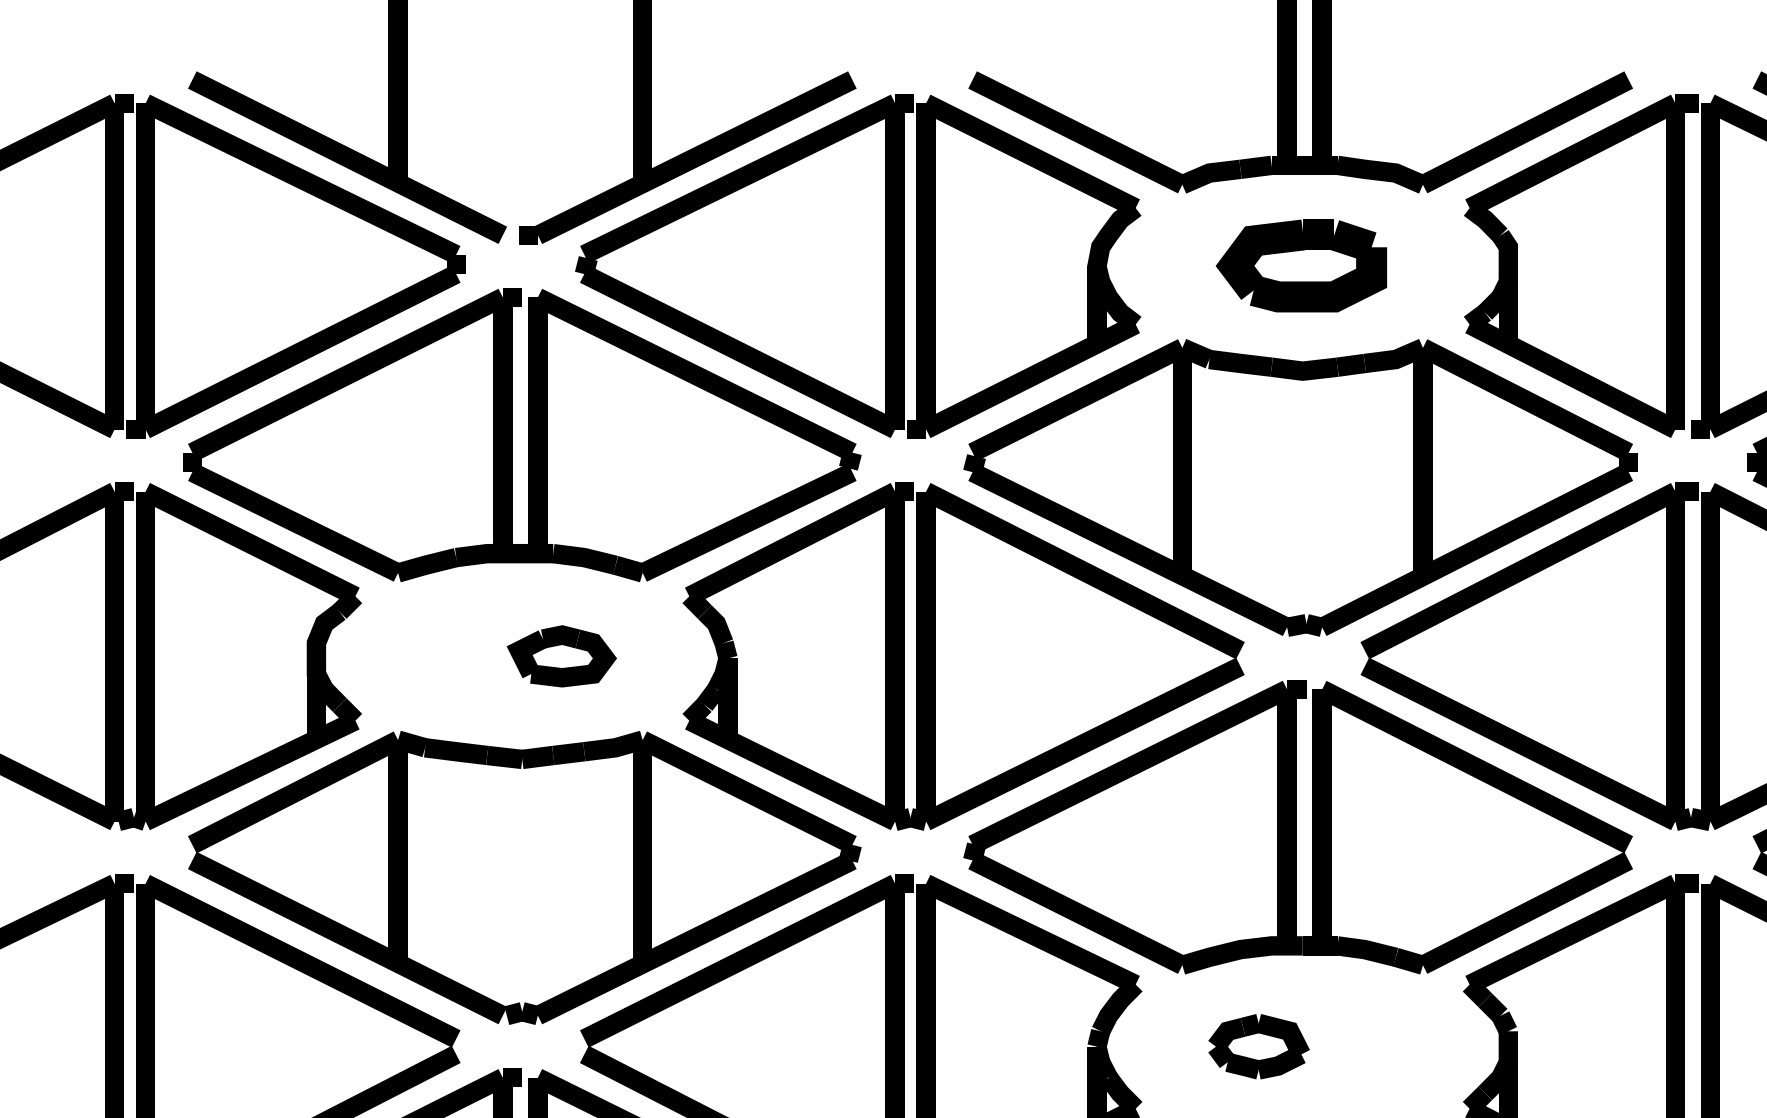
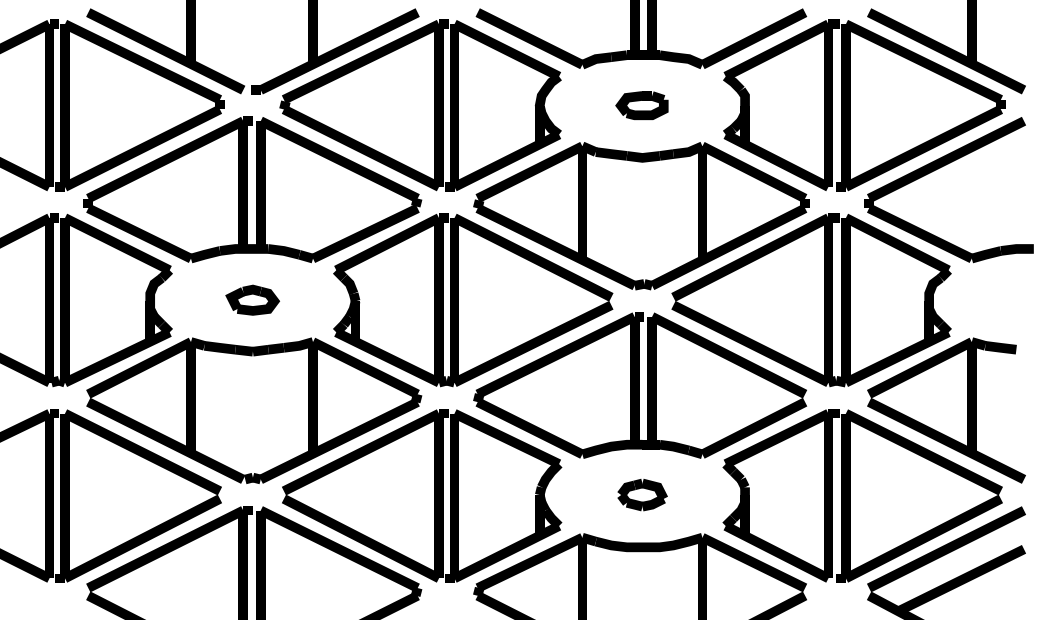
part: (1300, 266) -> (641, 105), size x0.62
part: (561, 654) -> (252, 299), moved
part: (1258, 1047) -> (642, 495), moved

